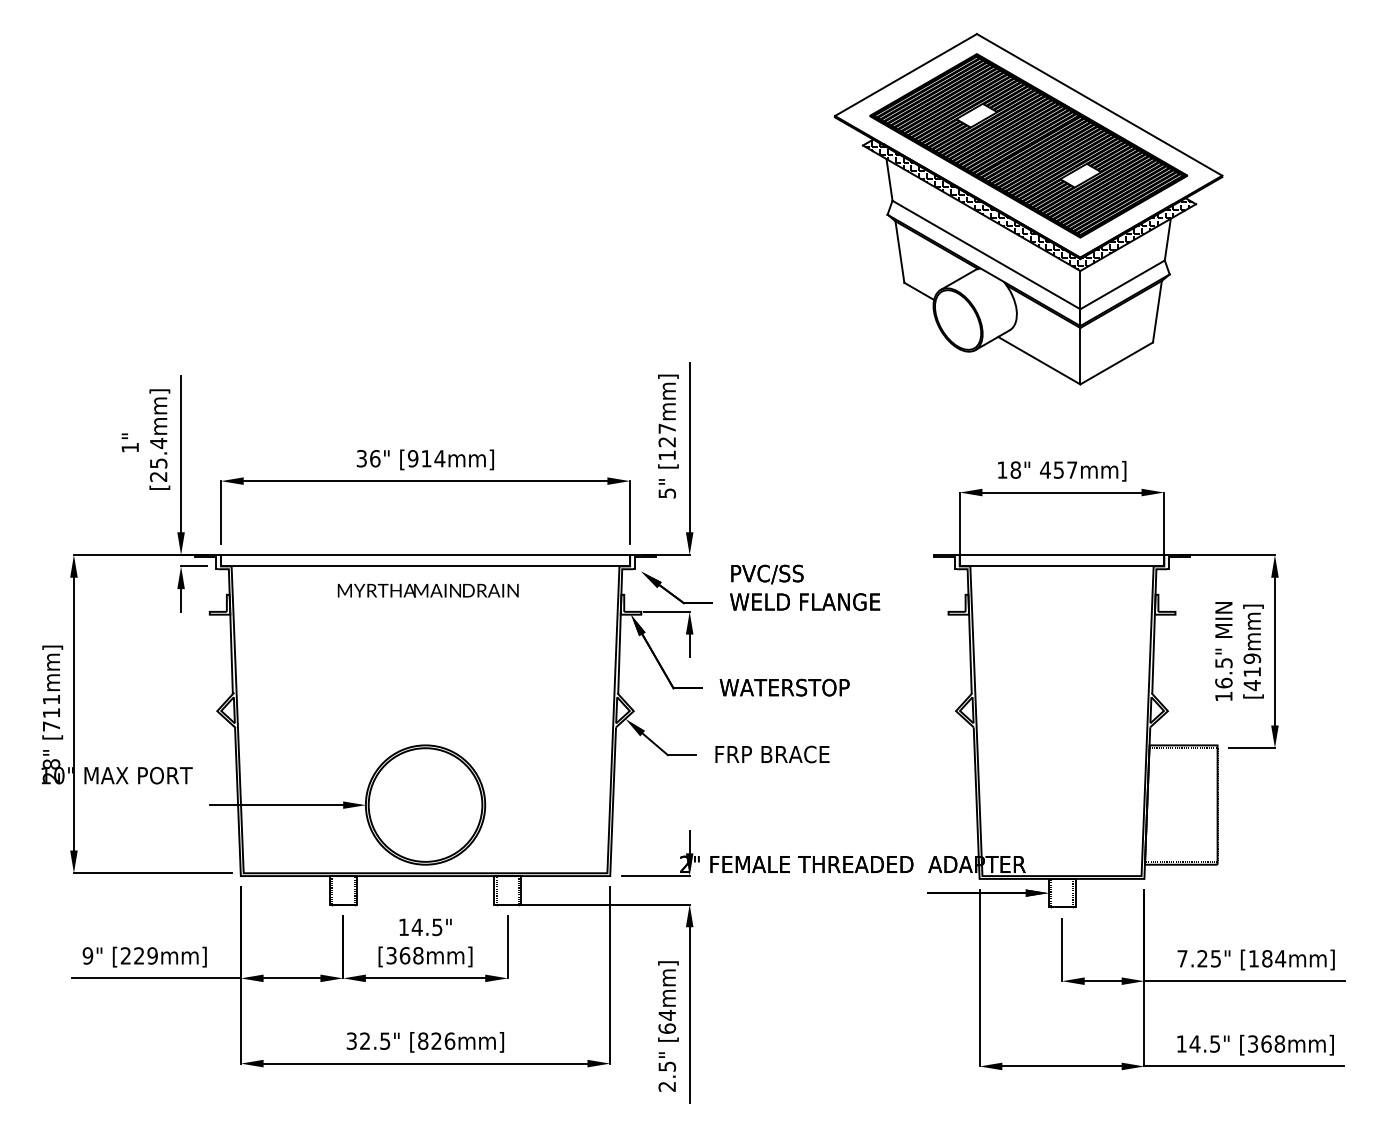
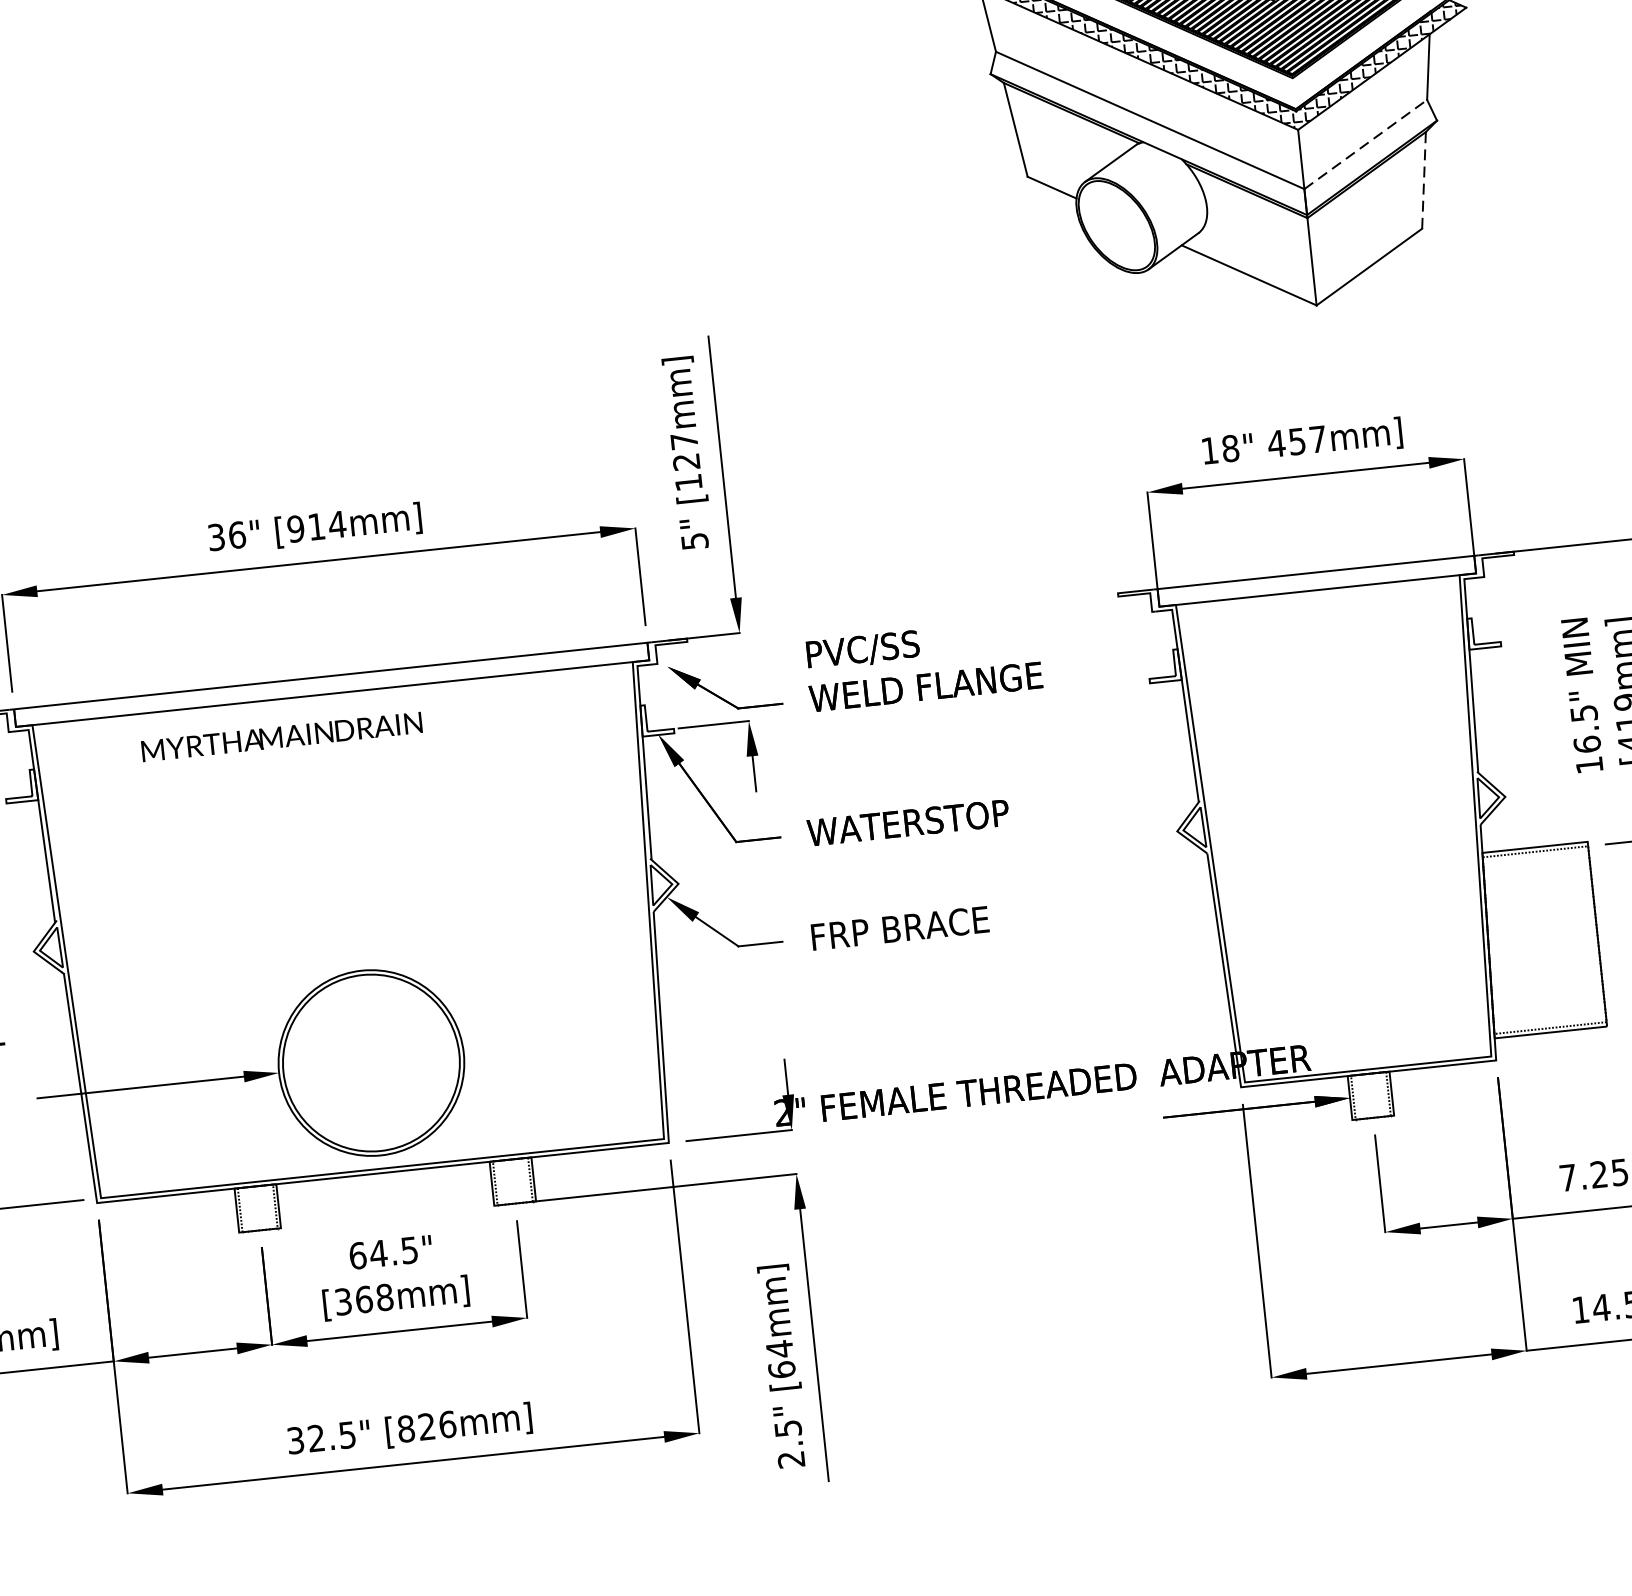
line: (1122, 284) -> (1365, 143), solid -> dashed
line: (1157, 311) -> (1424, 180), solid -> dashed
text: (427, 590) -> (280, 736), moved
text: (403, 927) -> (357, 1256), 14.5" -> 64.5"

